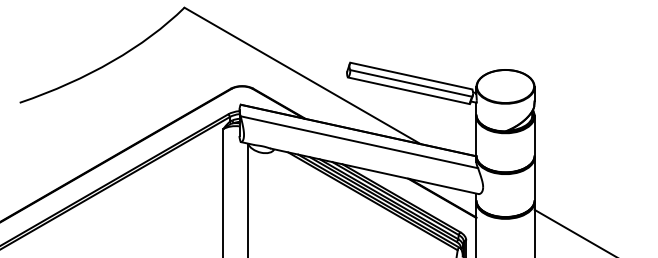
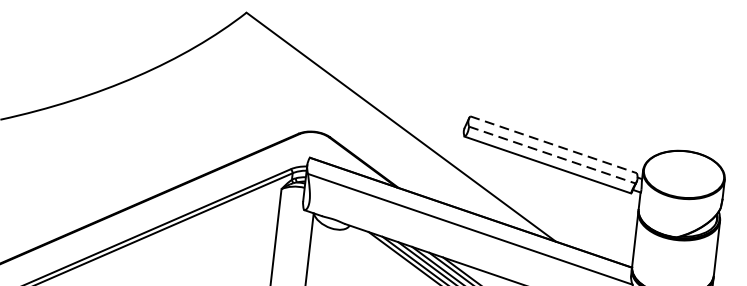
line: (411, 76) -> (553, 145), solid -> dashed
line: (411, 83) -> (552, 155), solid -> dashed

